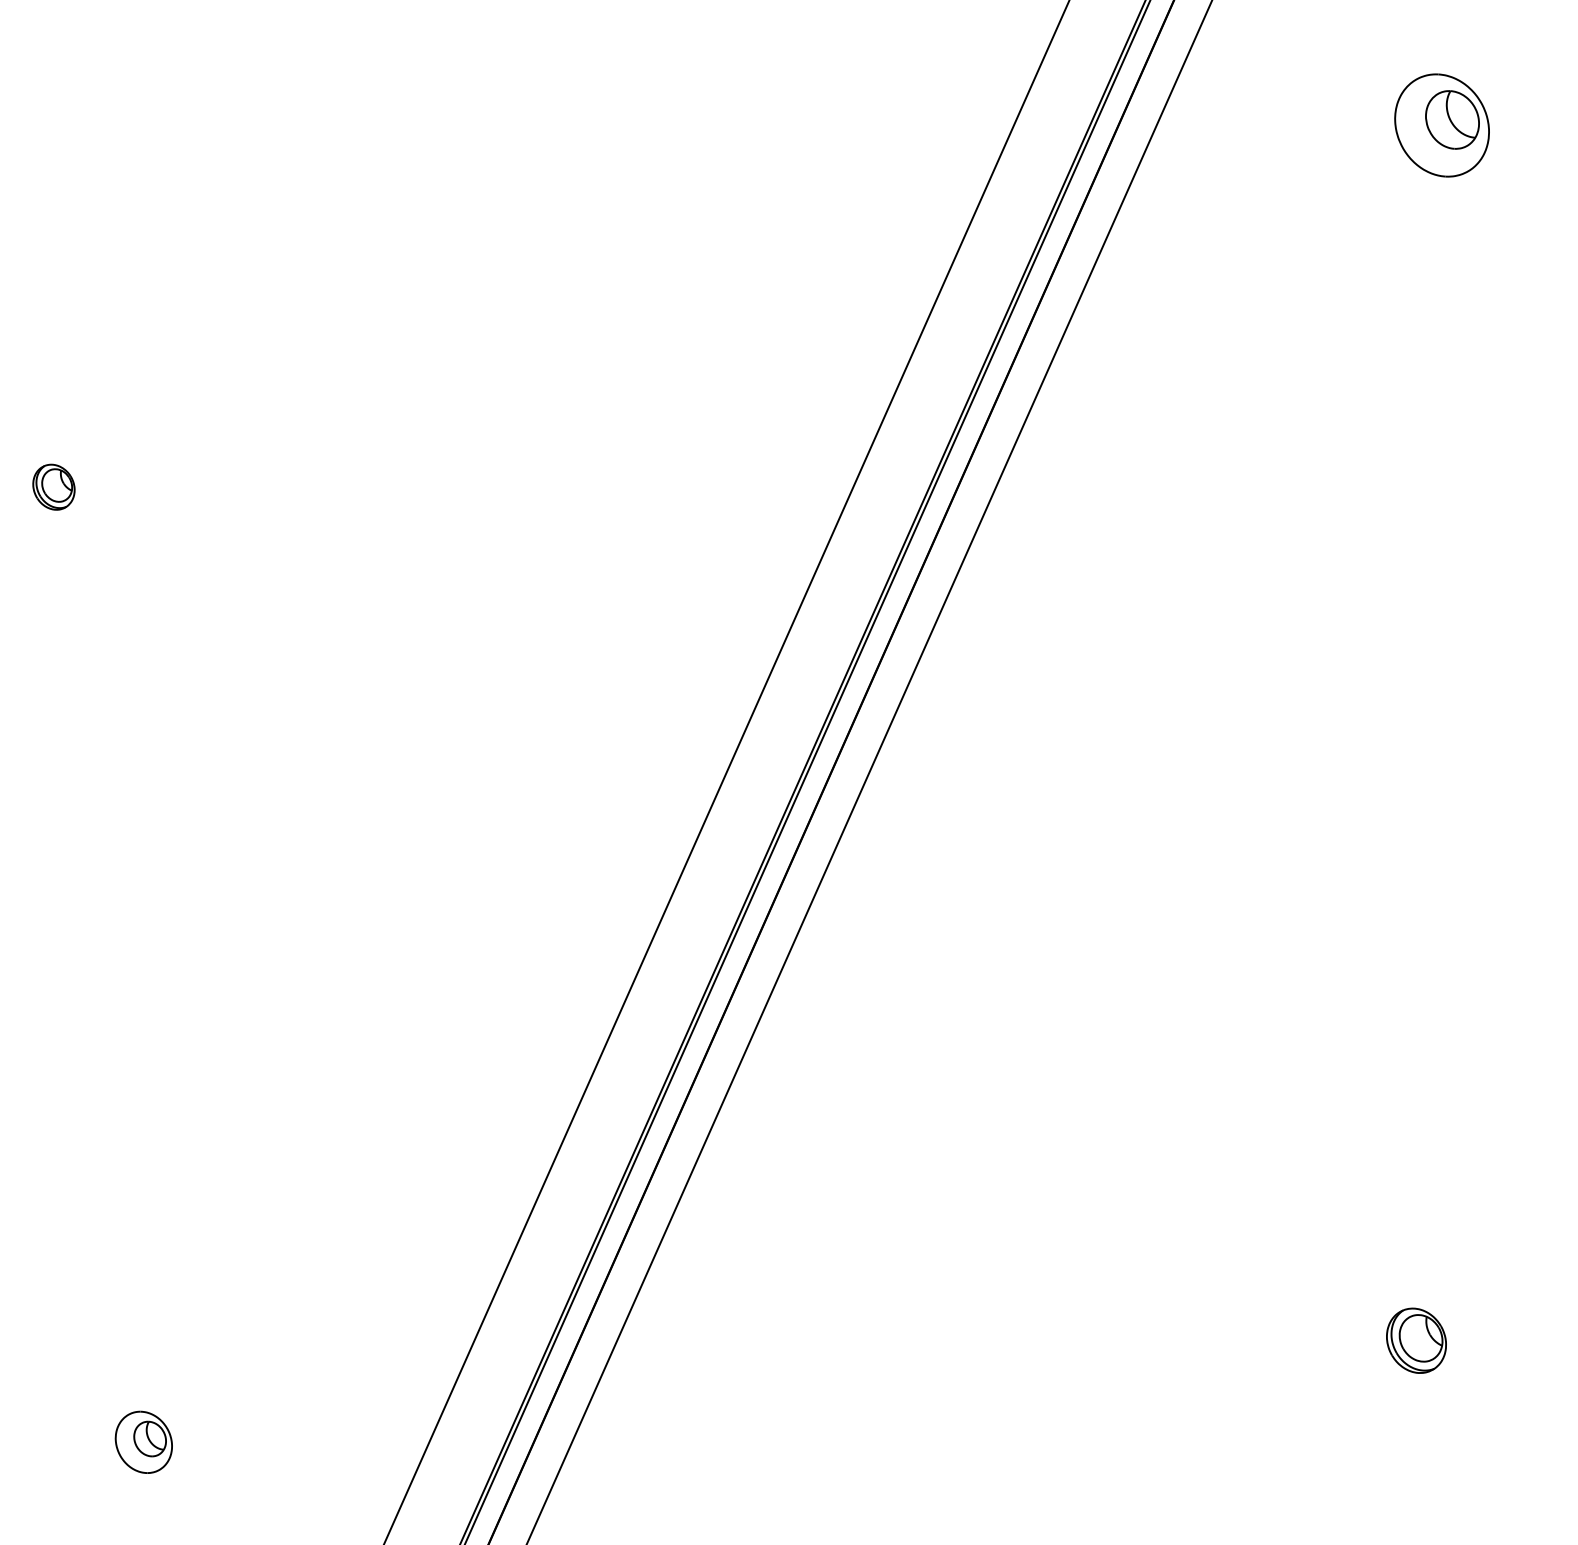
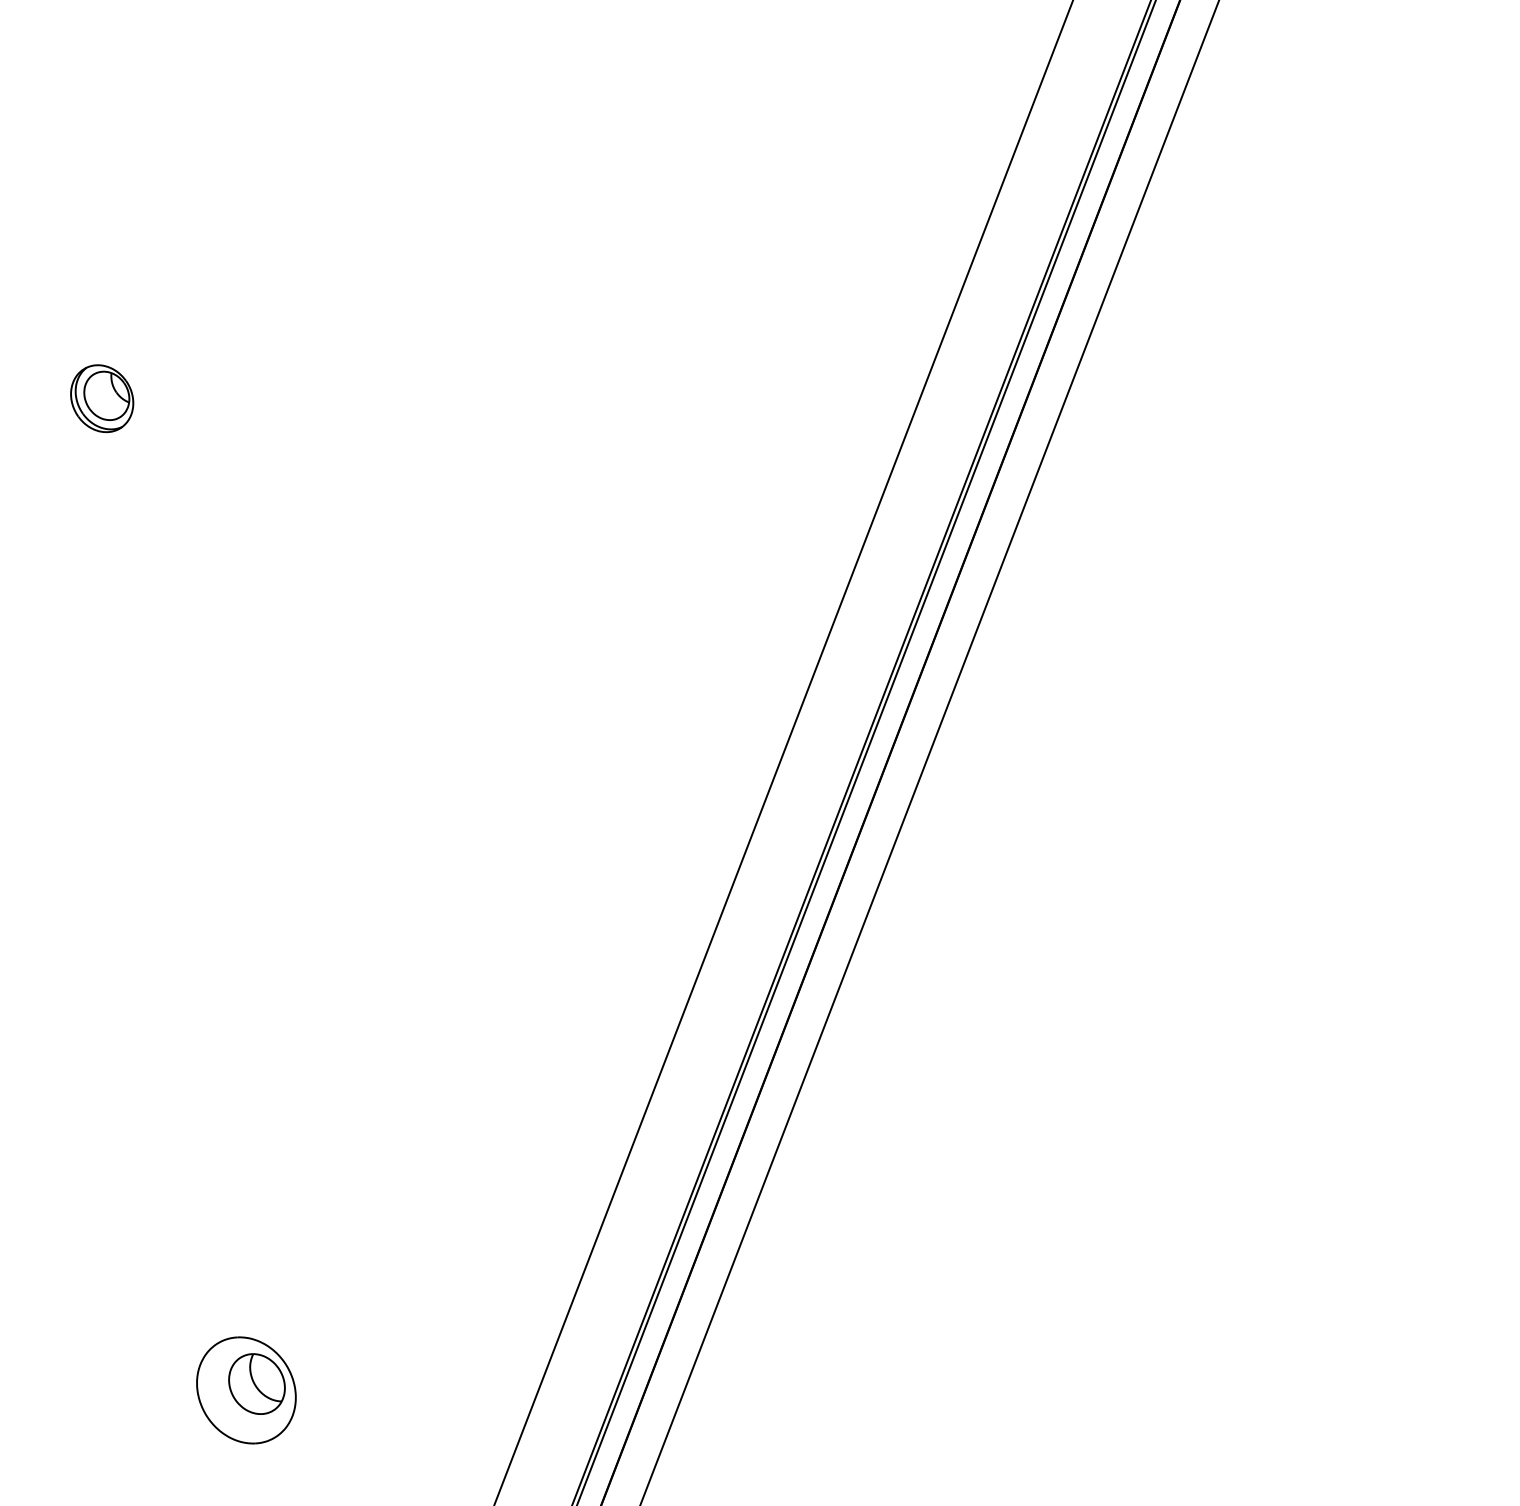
part: (53, 487) -> (101, 399), size x1.43
part: (143, 1442) -> (246, 1390), size x1.67

